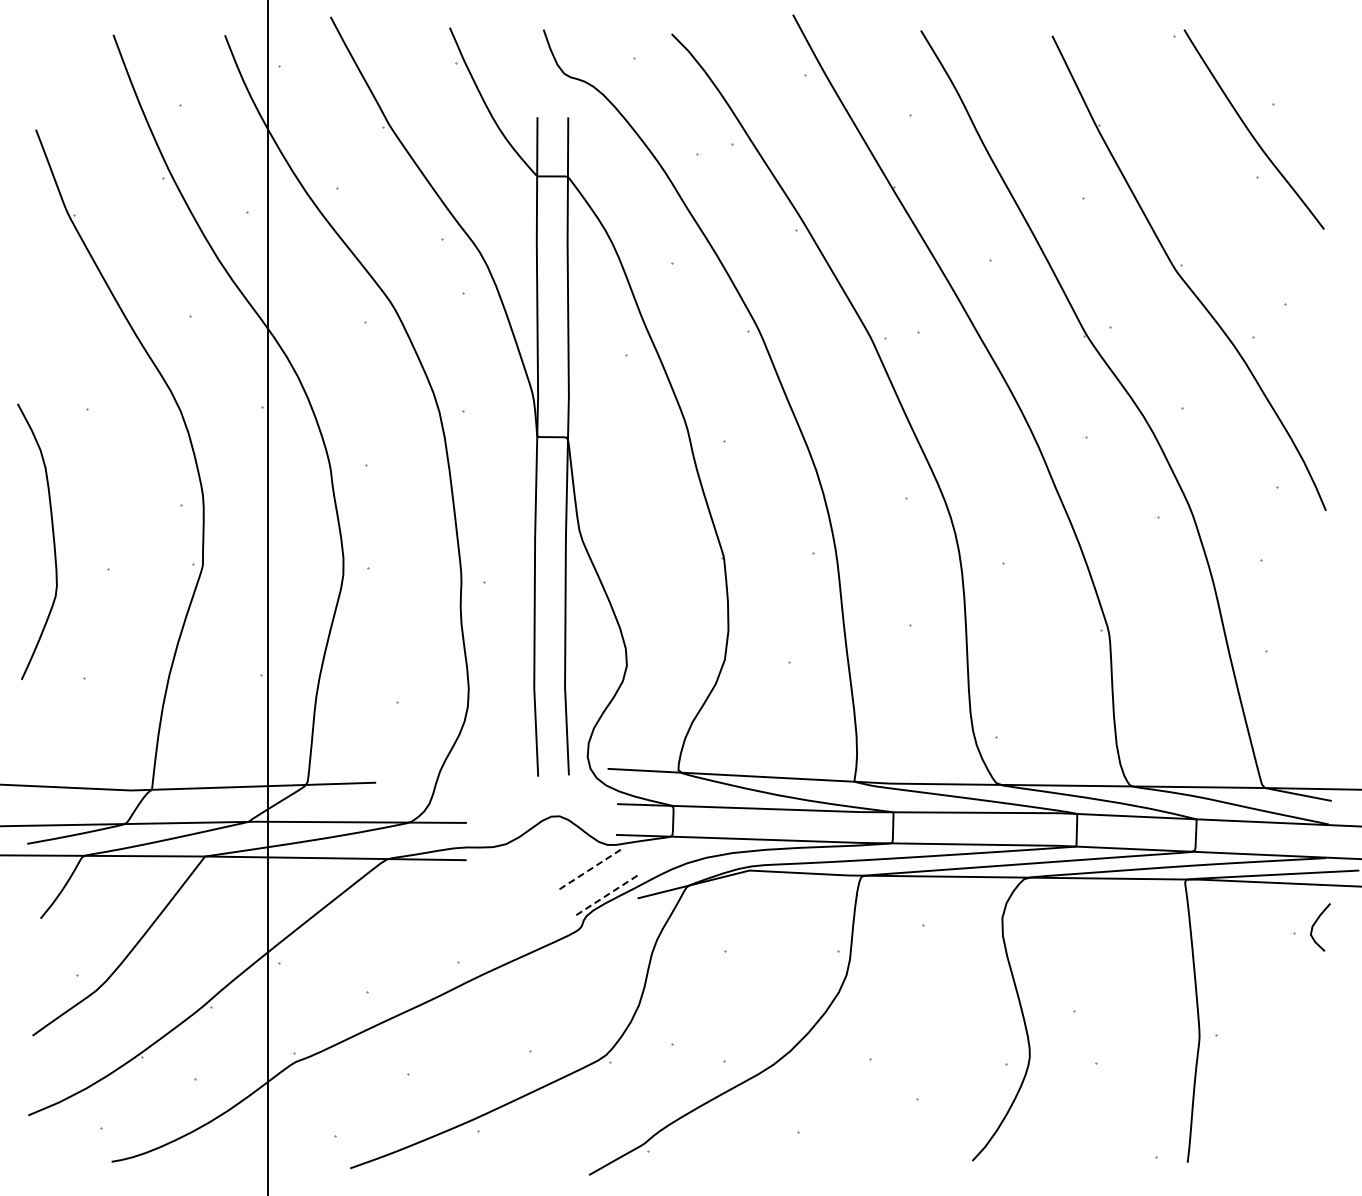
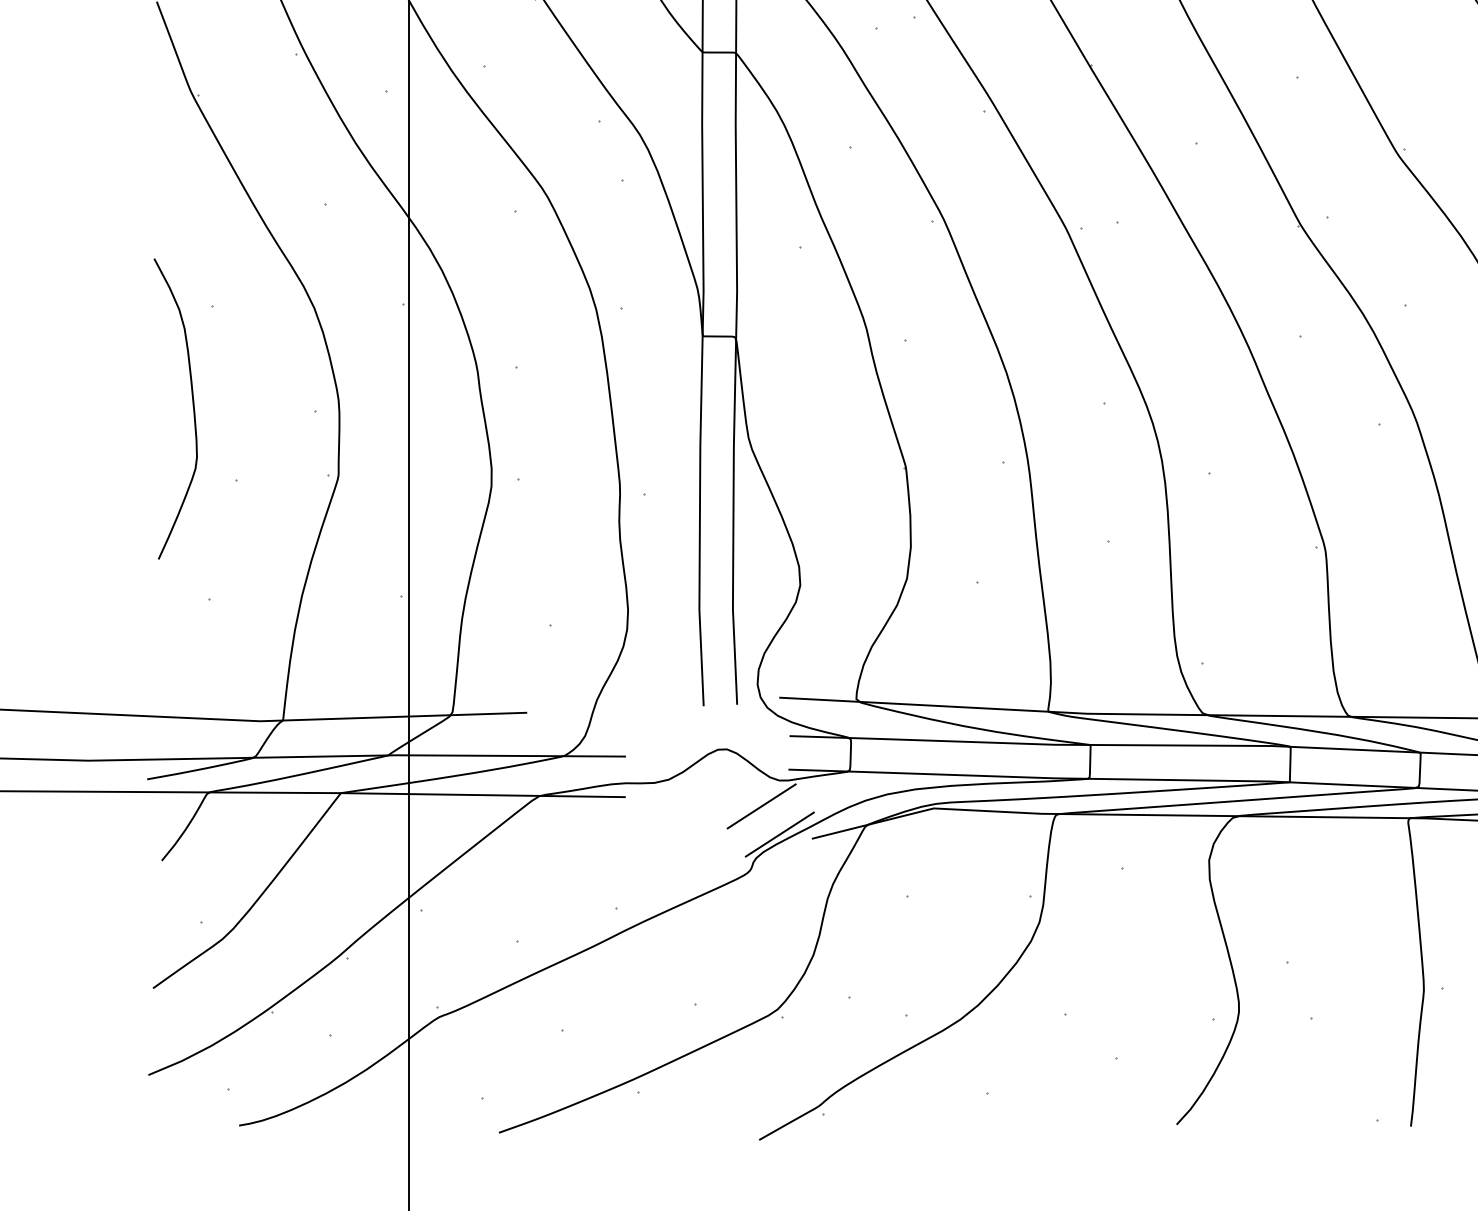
curve: (52, 537) -> (192, 404), moved
line: (591, 868) -> (761, 806), dashed -> solid
line: (608, 894) -> (780, 834), dashed -> solid

